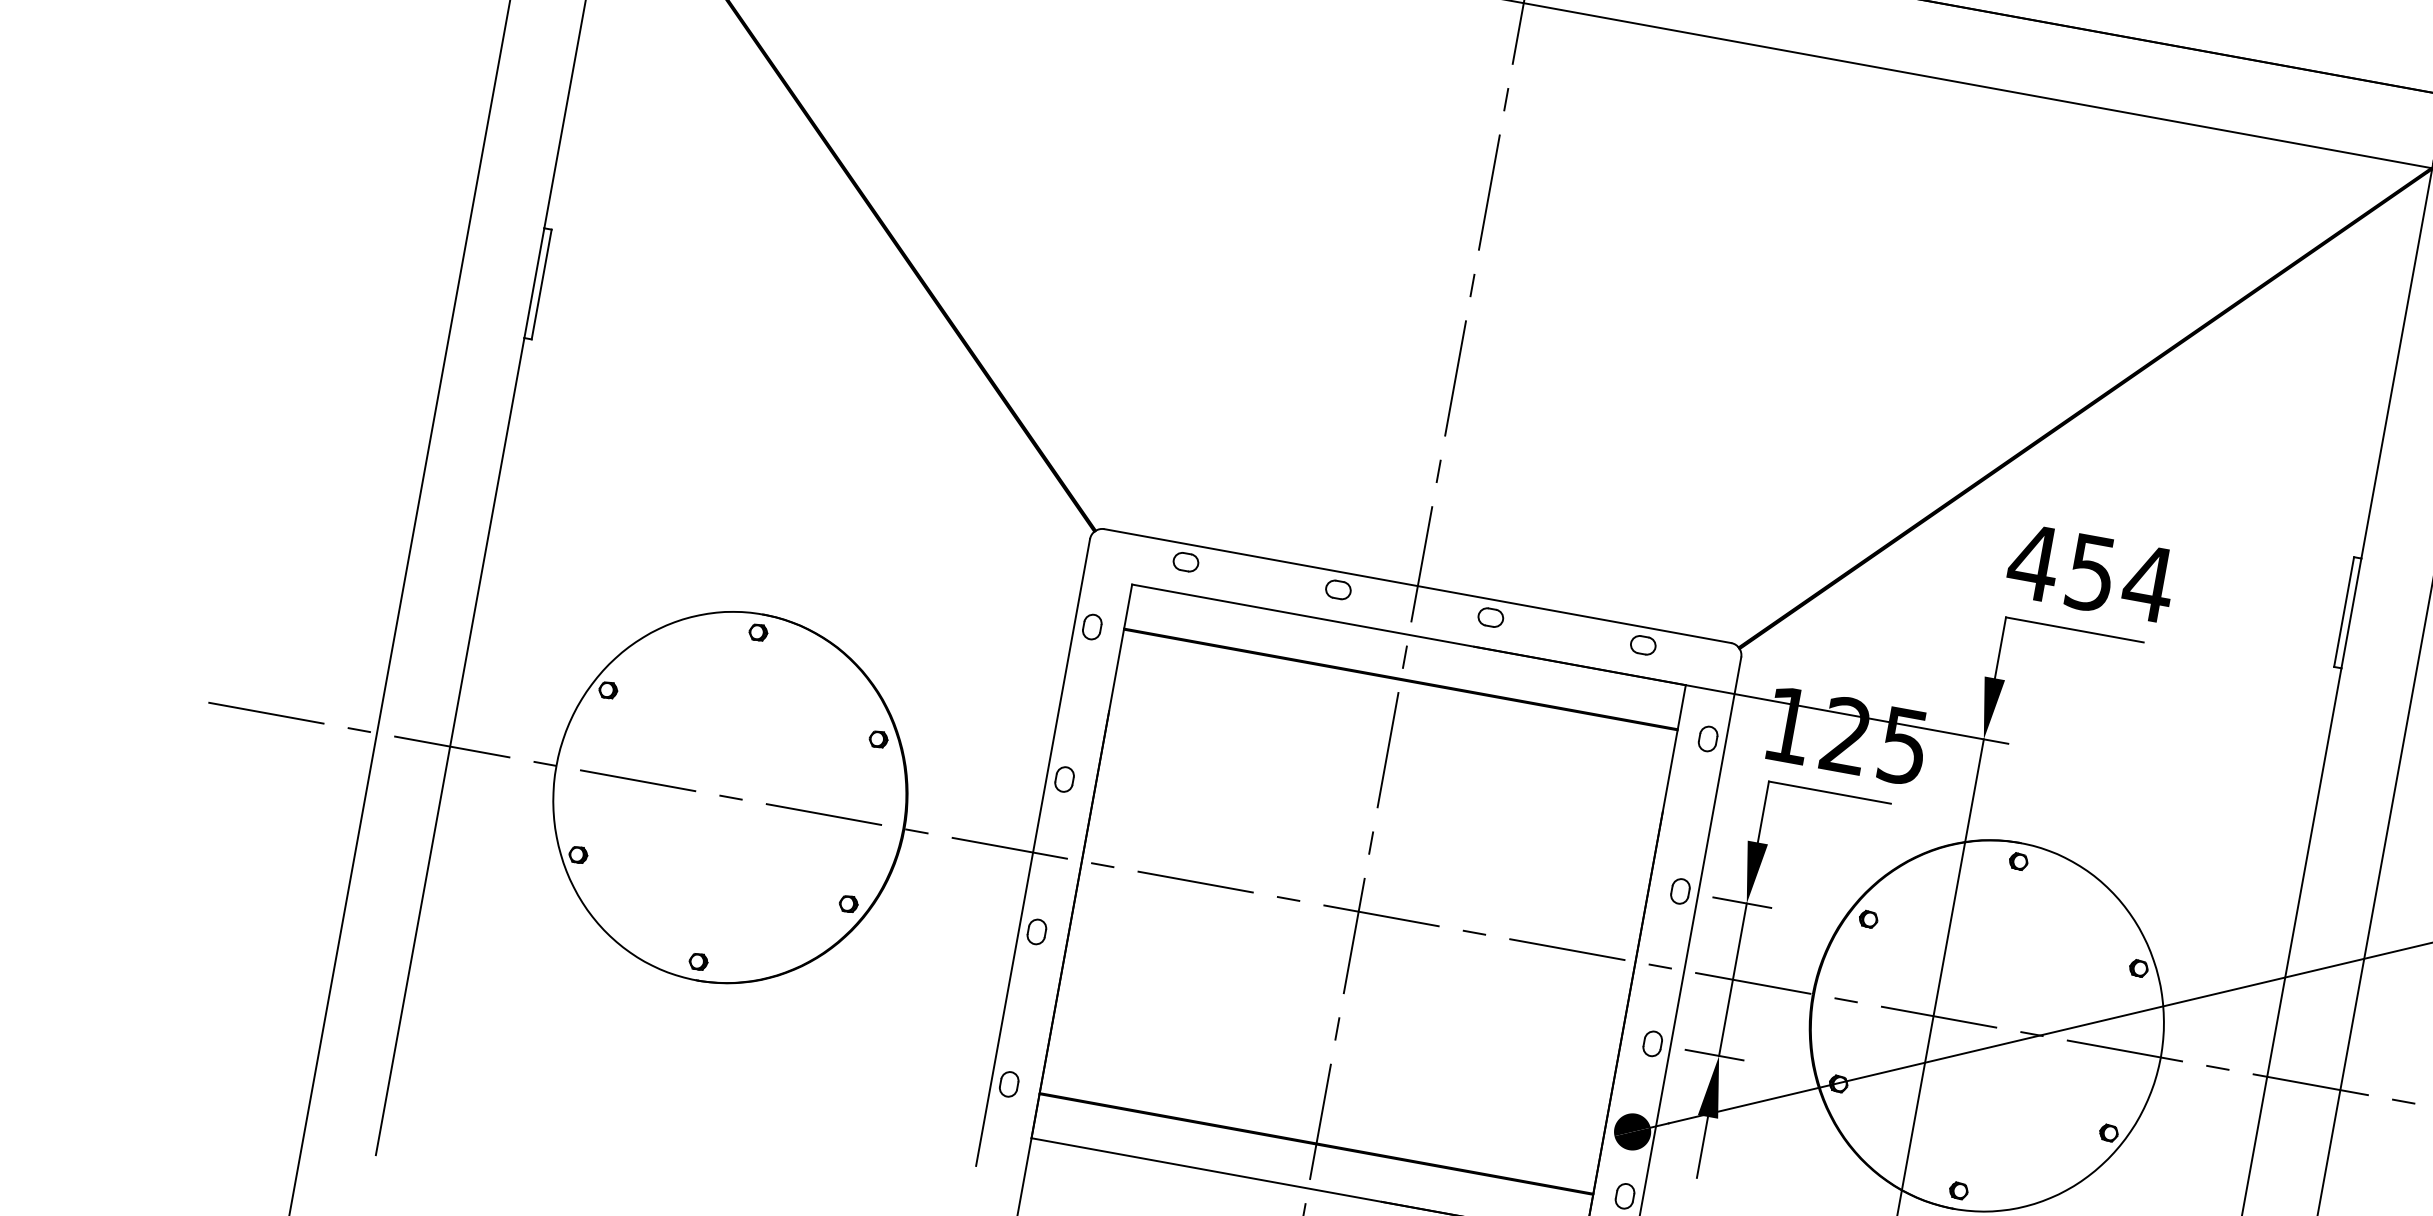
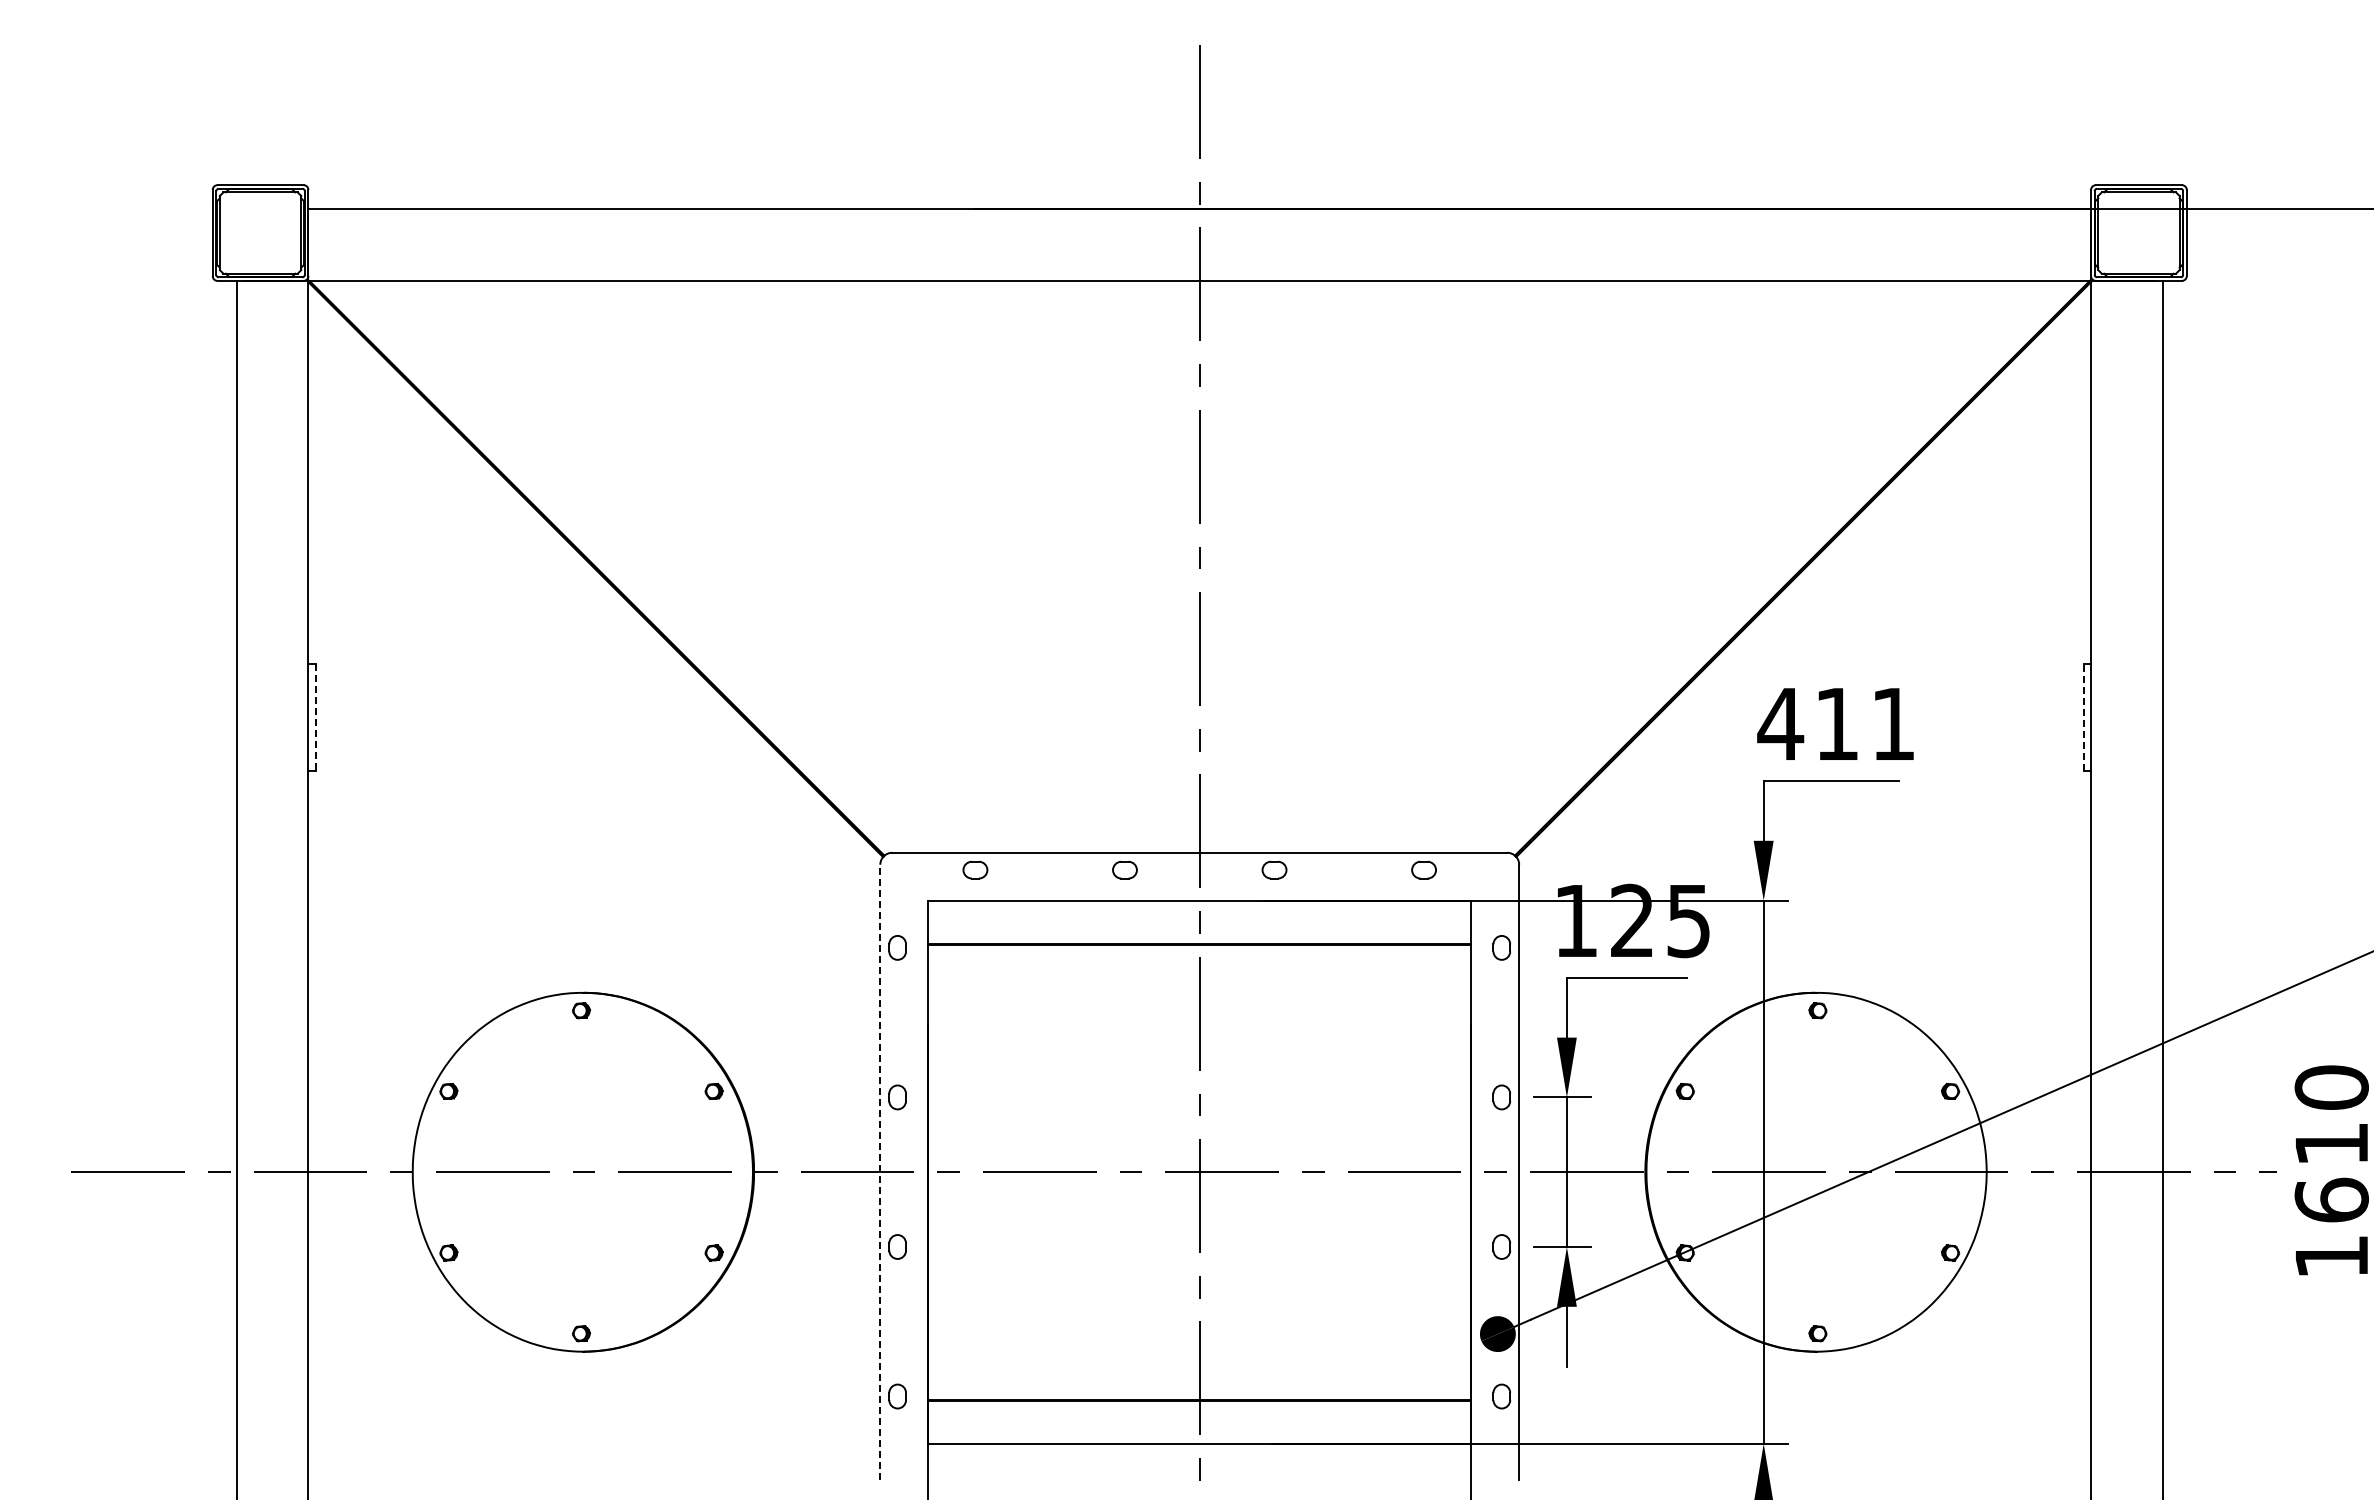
line: (541, 284) -> (315, 717), solid -> dashed
text: (2121, 578) -> (1866, 724), 454 -> 411
line: (2343, 611) -> (2083, 717), solid -> dashed
line: (1033, 851) -> (880, 1171), solid -> dashed

